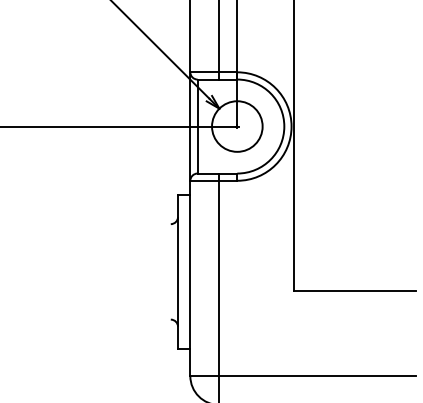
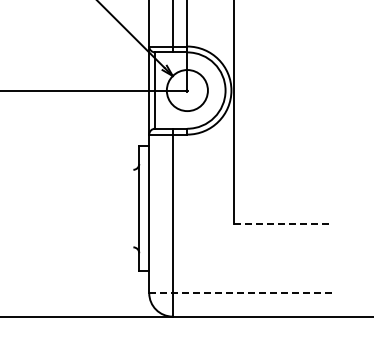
line: (355, 290) -> (283, 223), solid -> dashed
line: (302, 376) -> (240, 293), solid -> dashed

